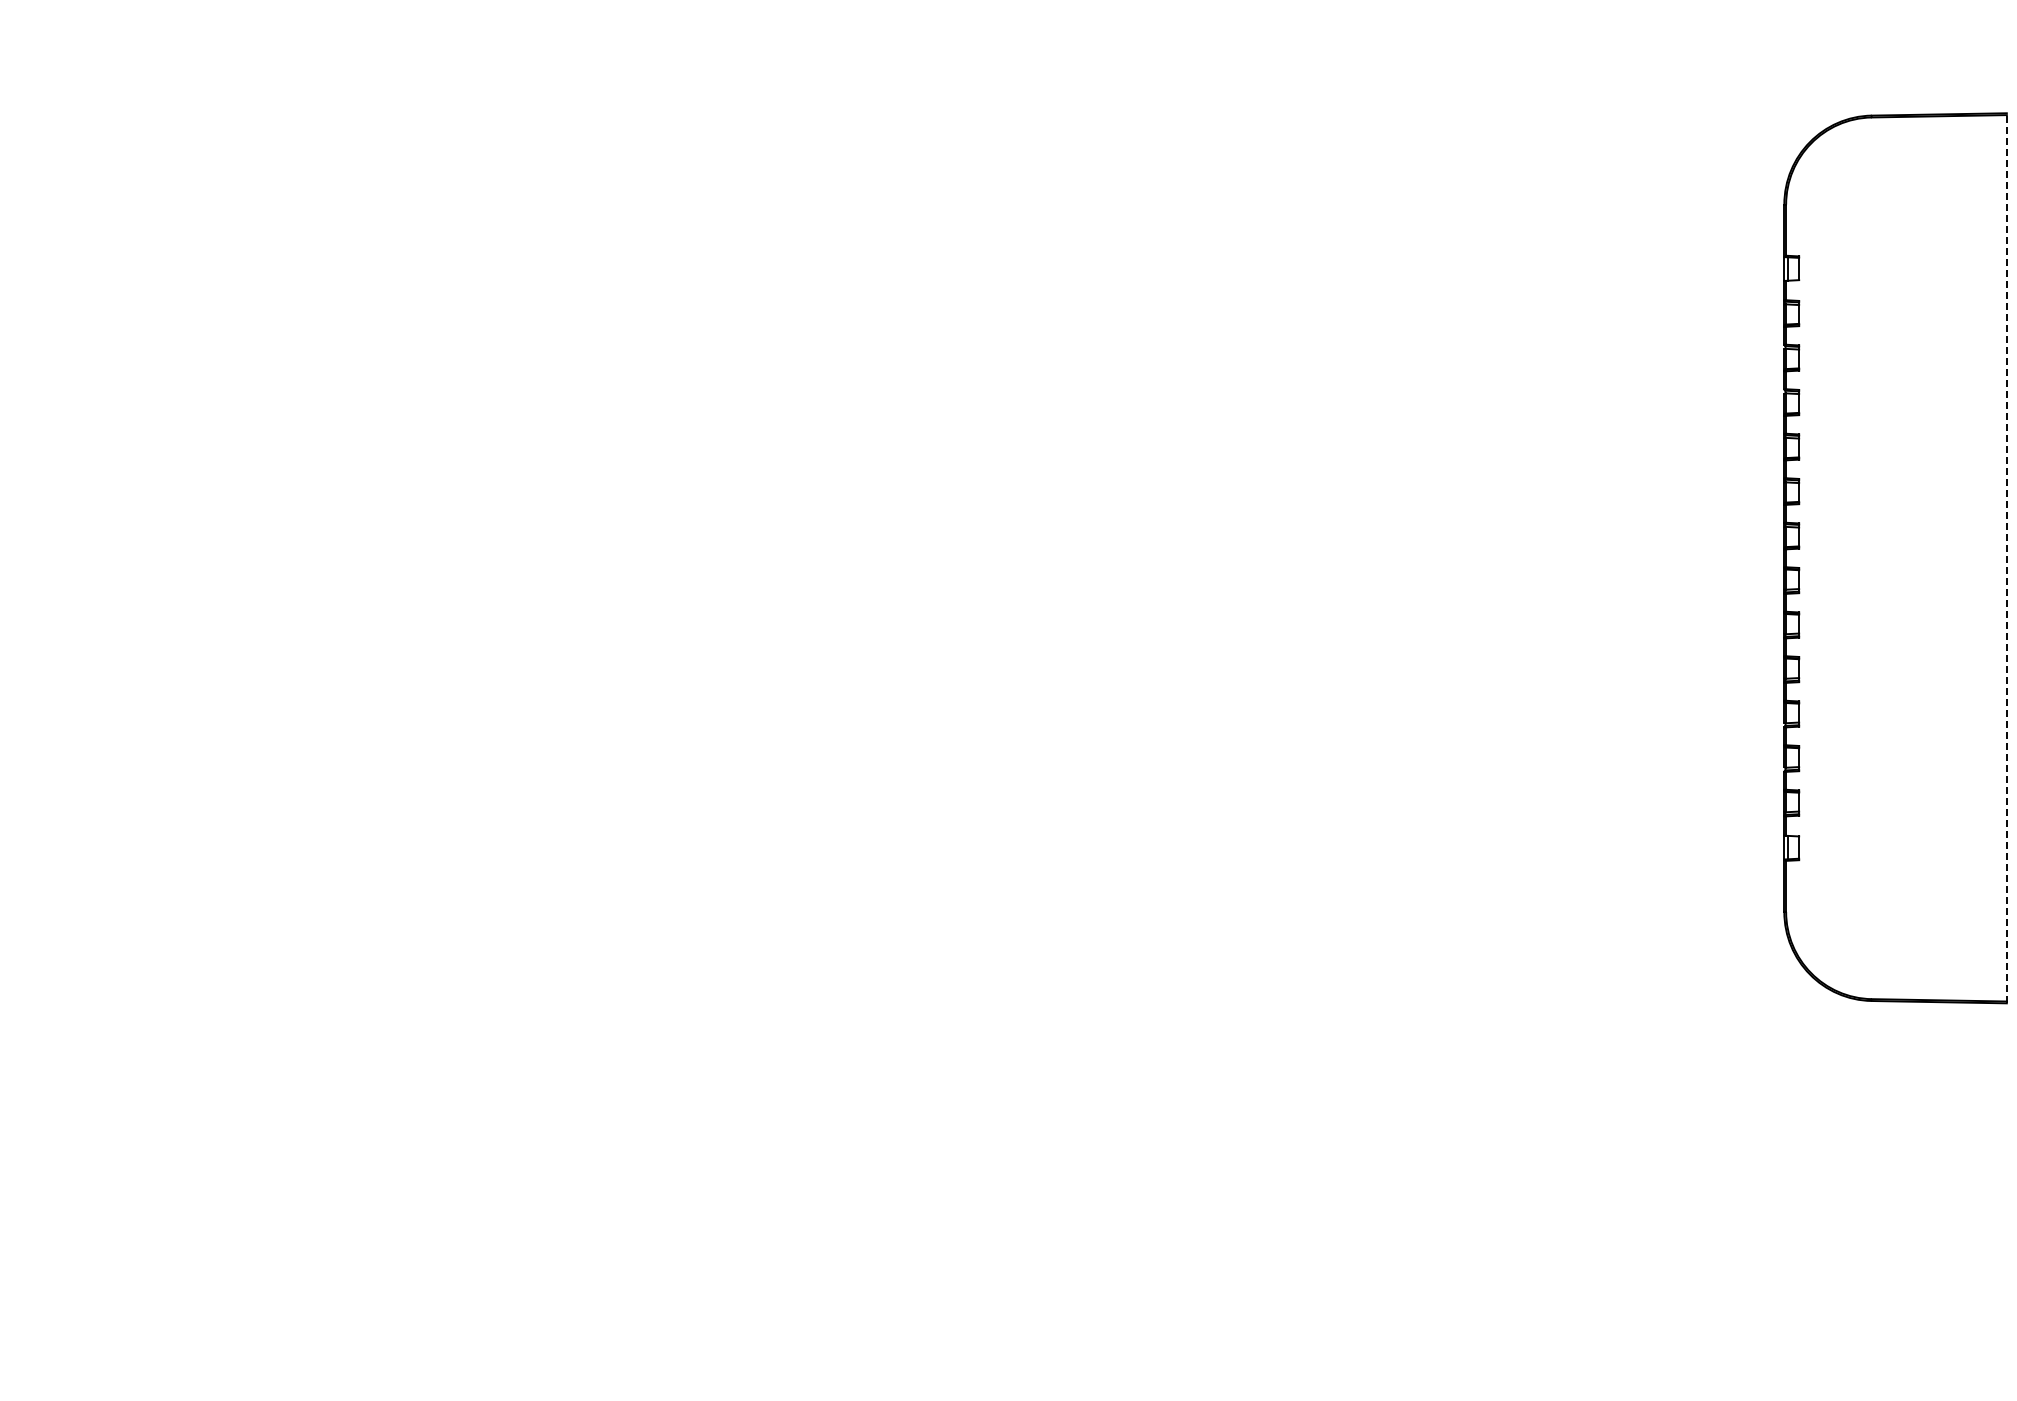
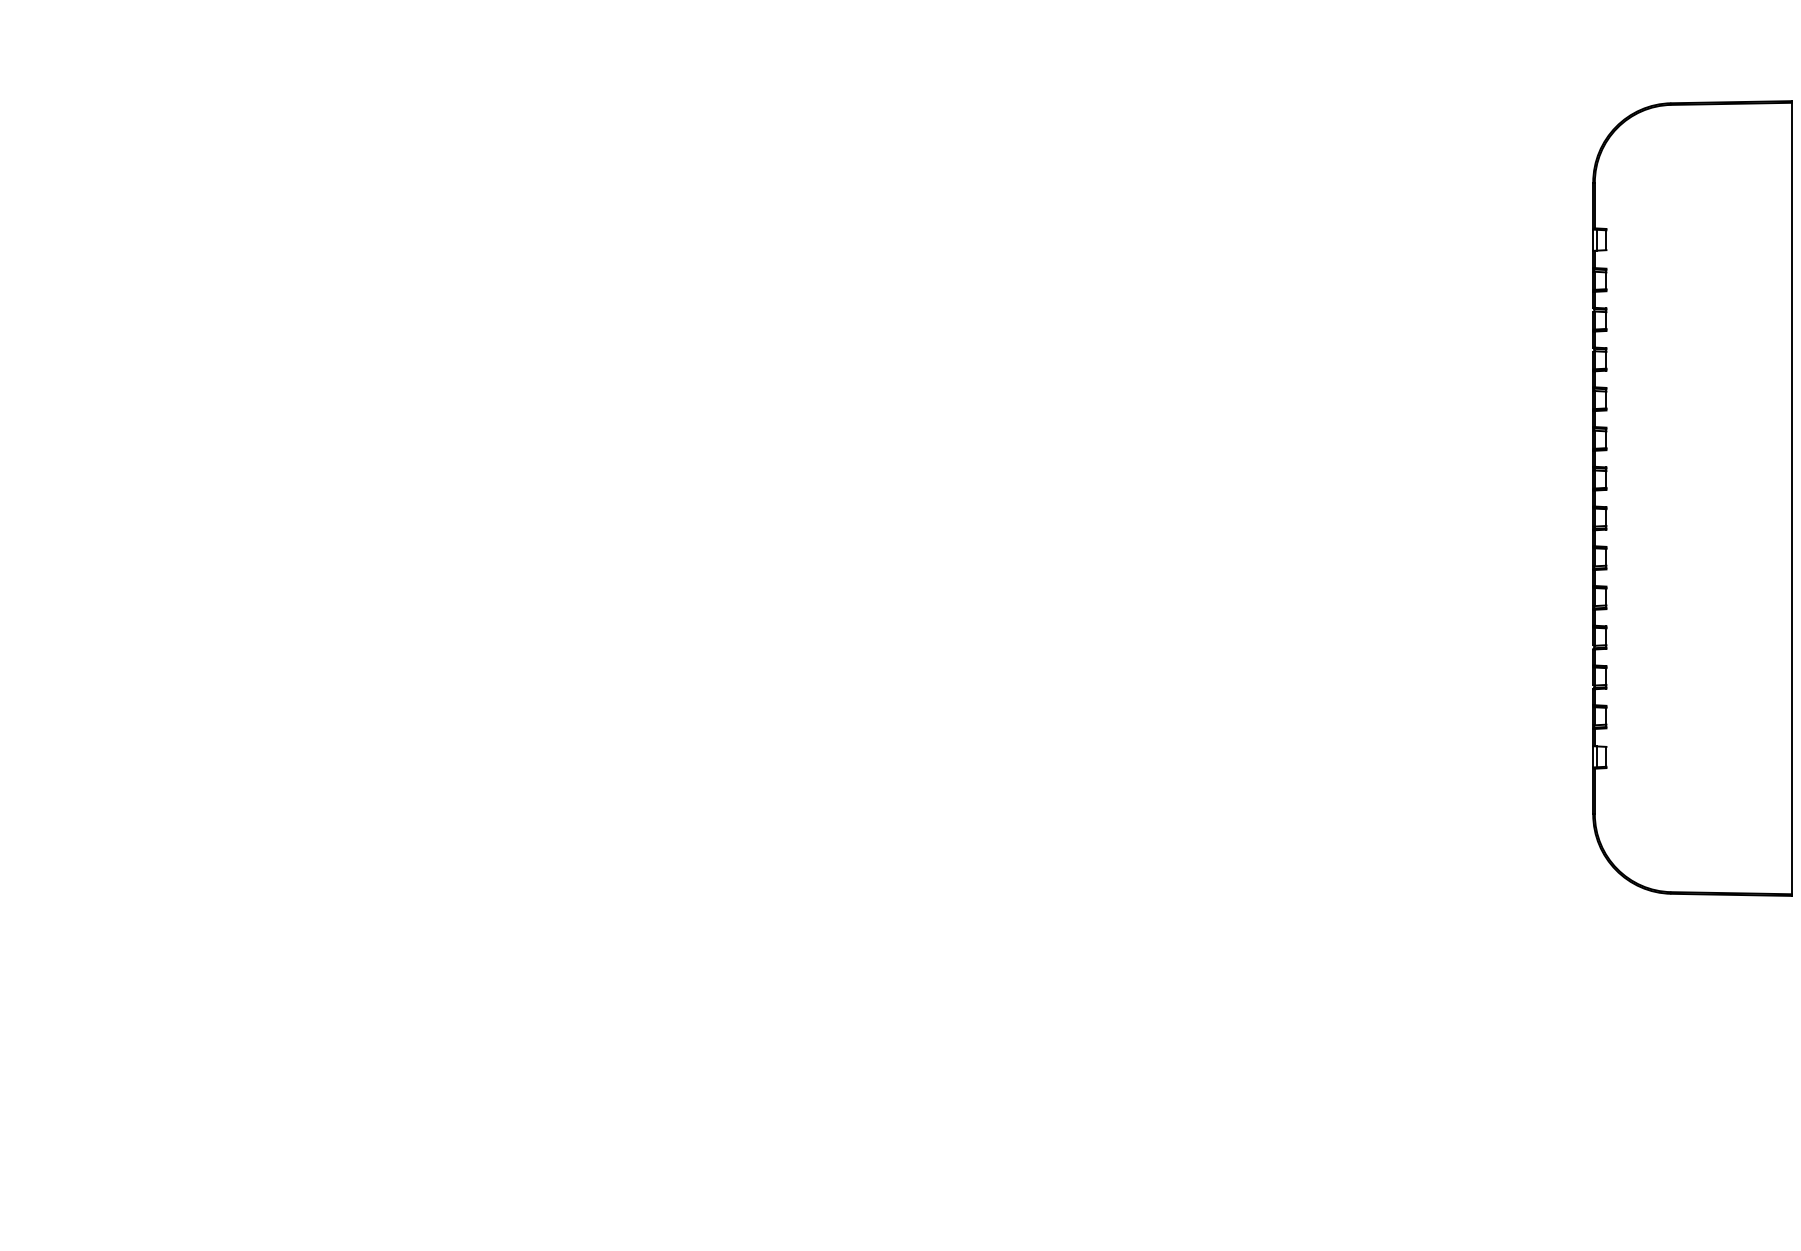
line: (2006, 557) -> (1791, 497), dashed -> solid

